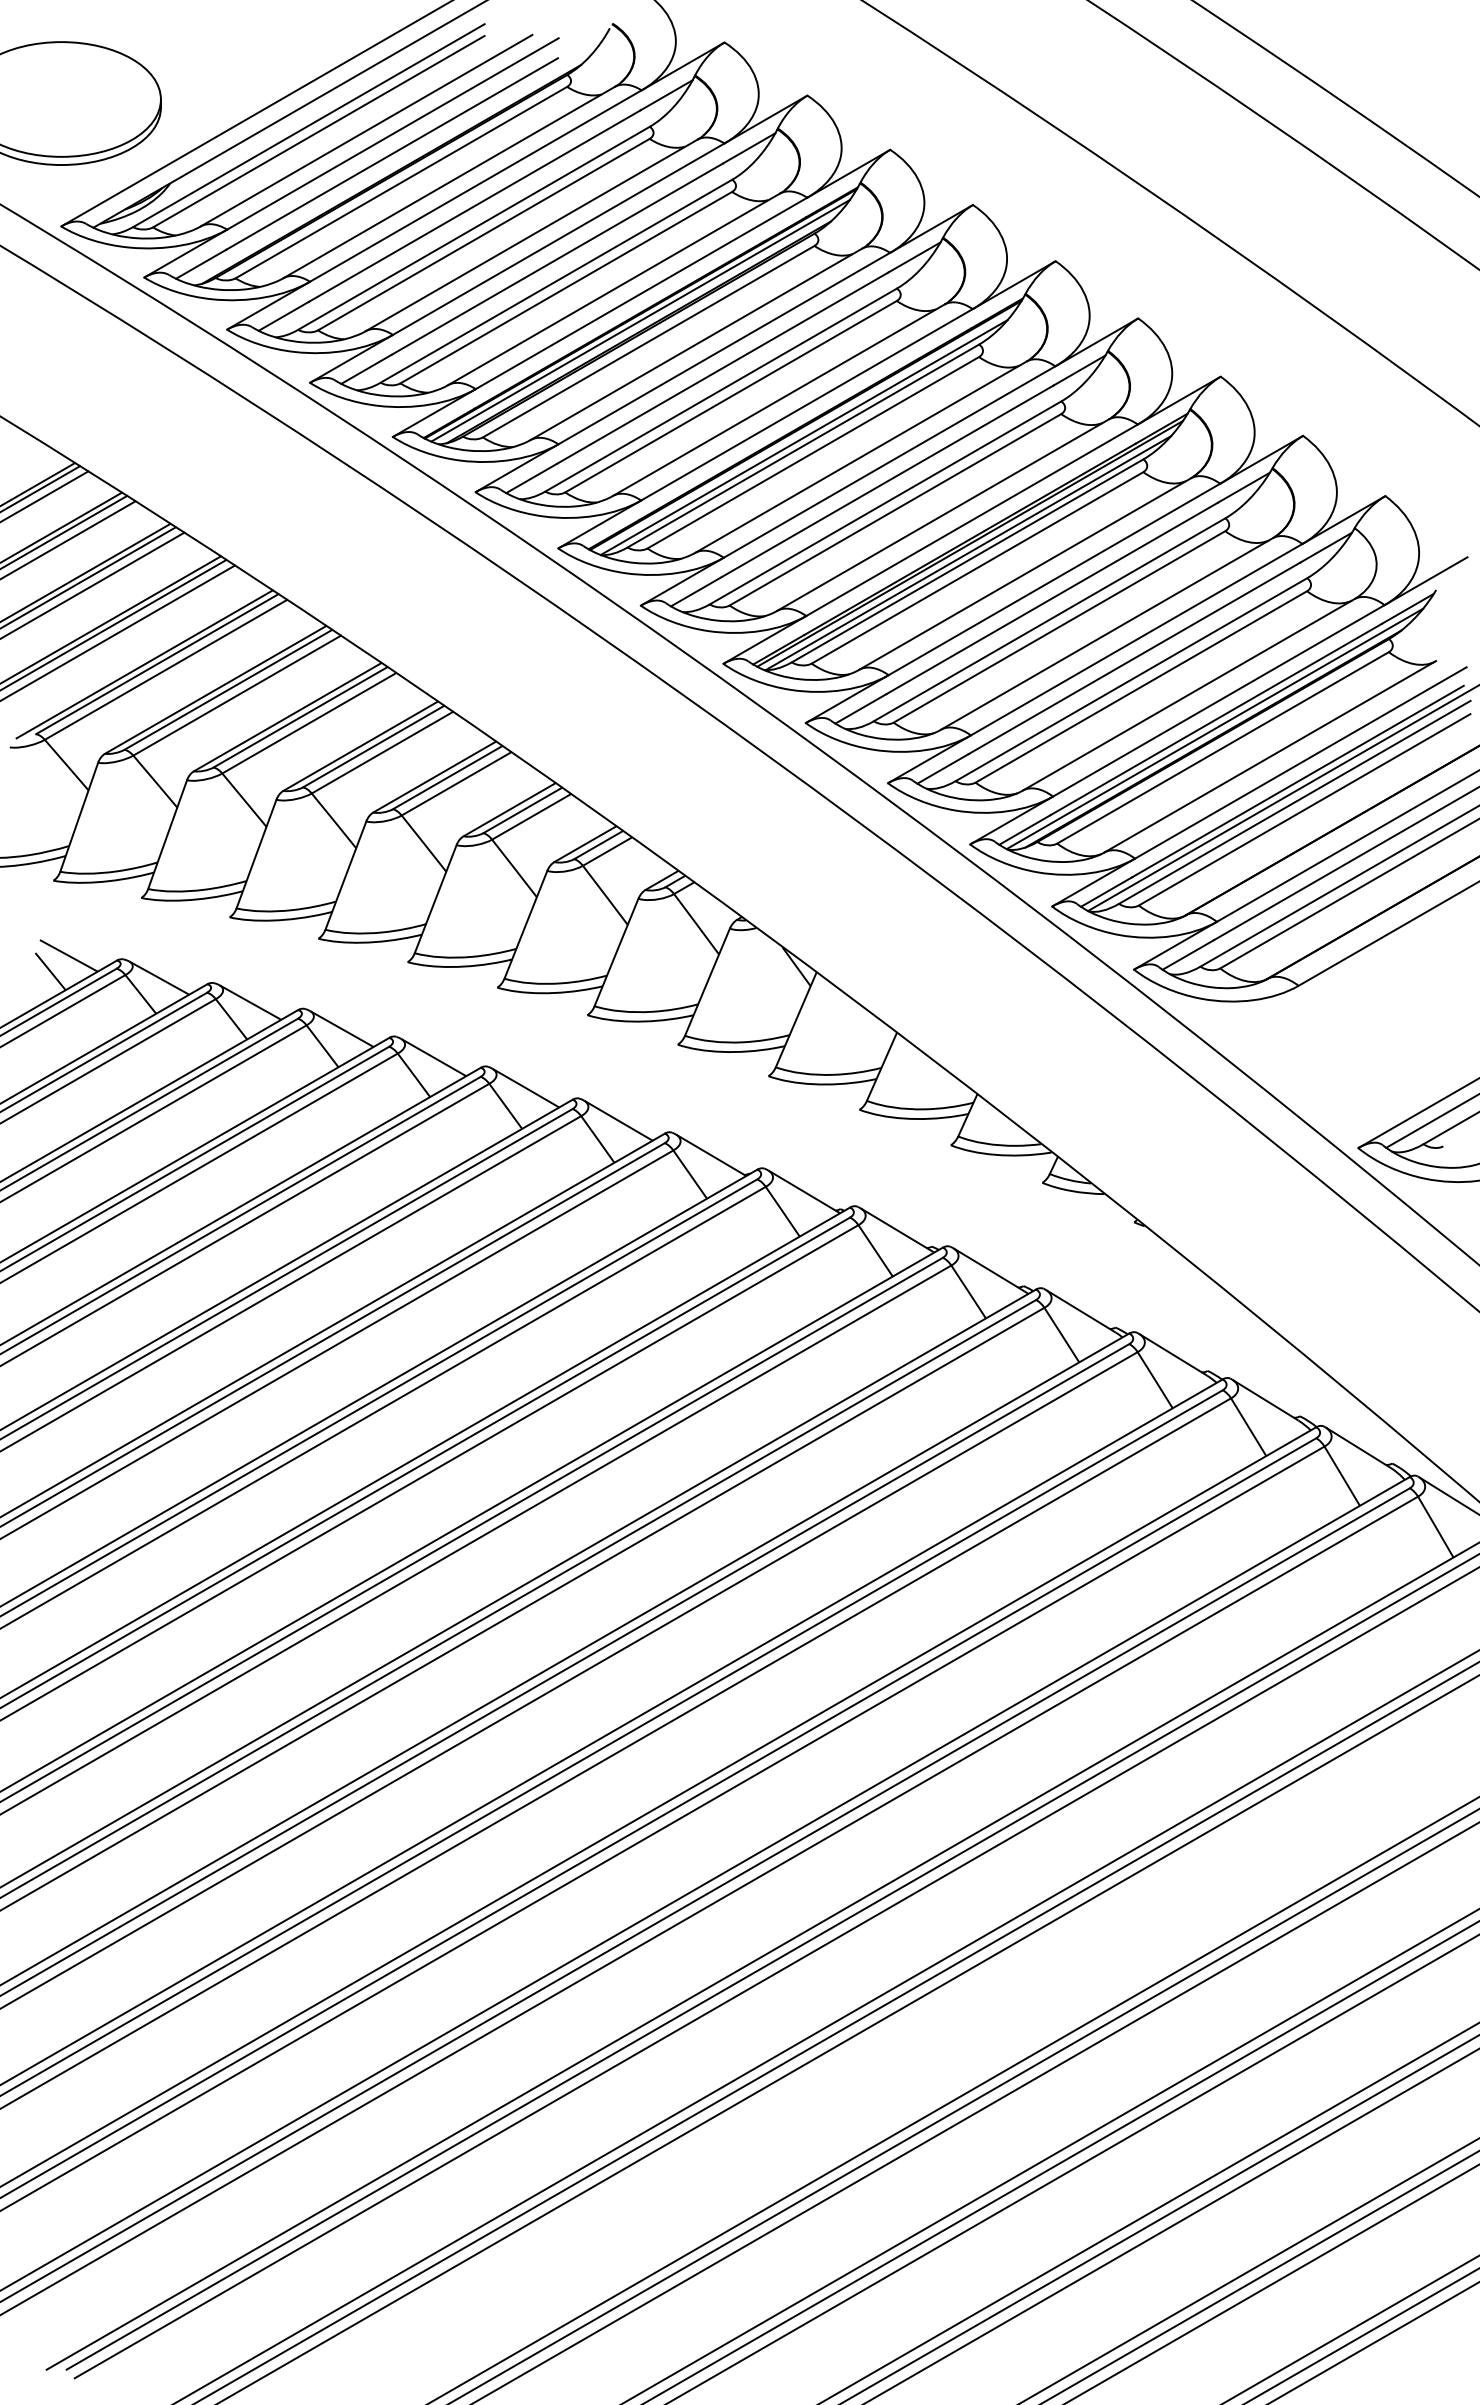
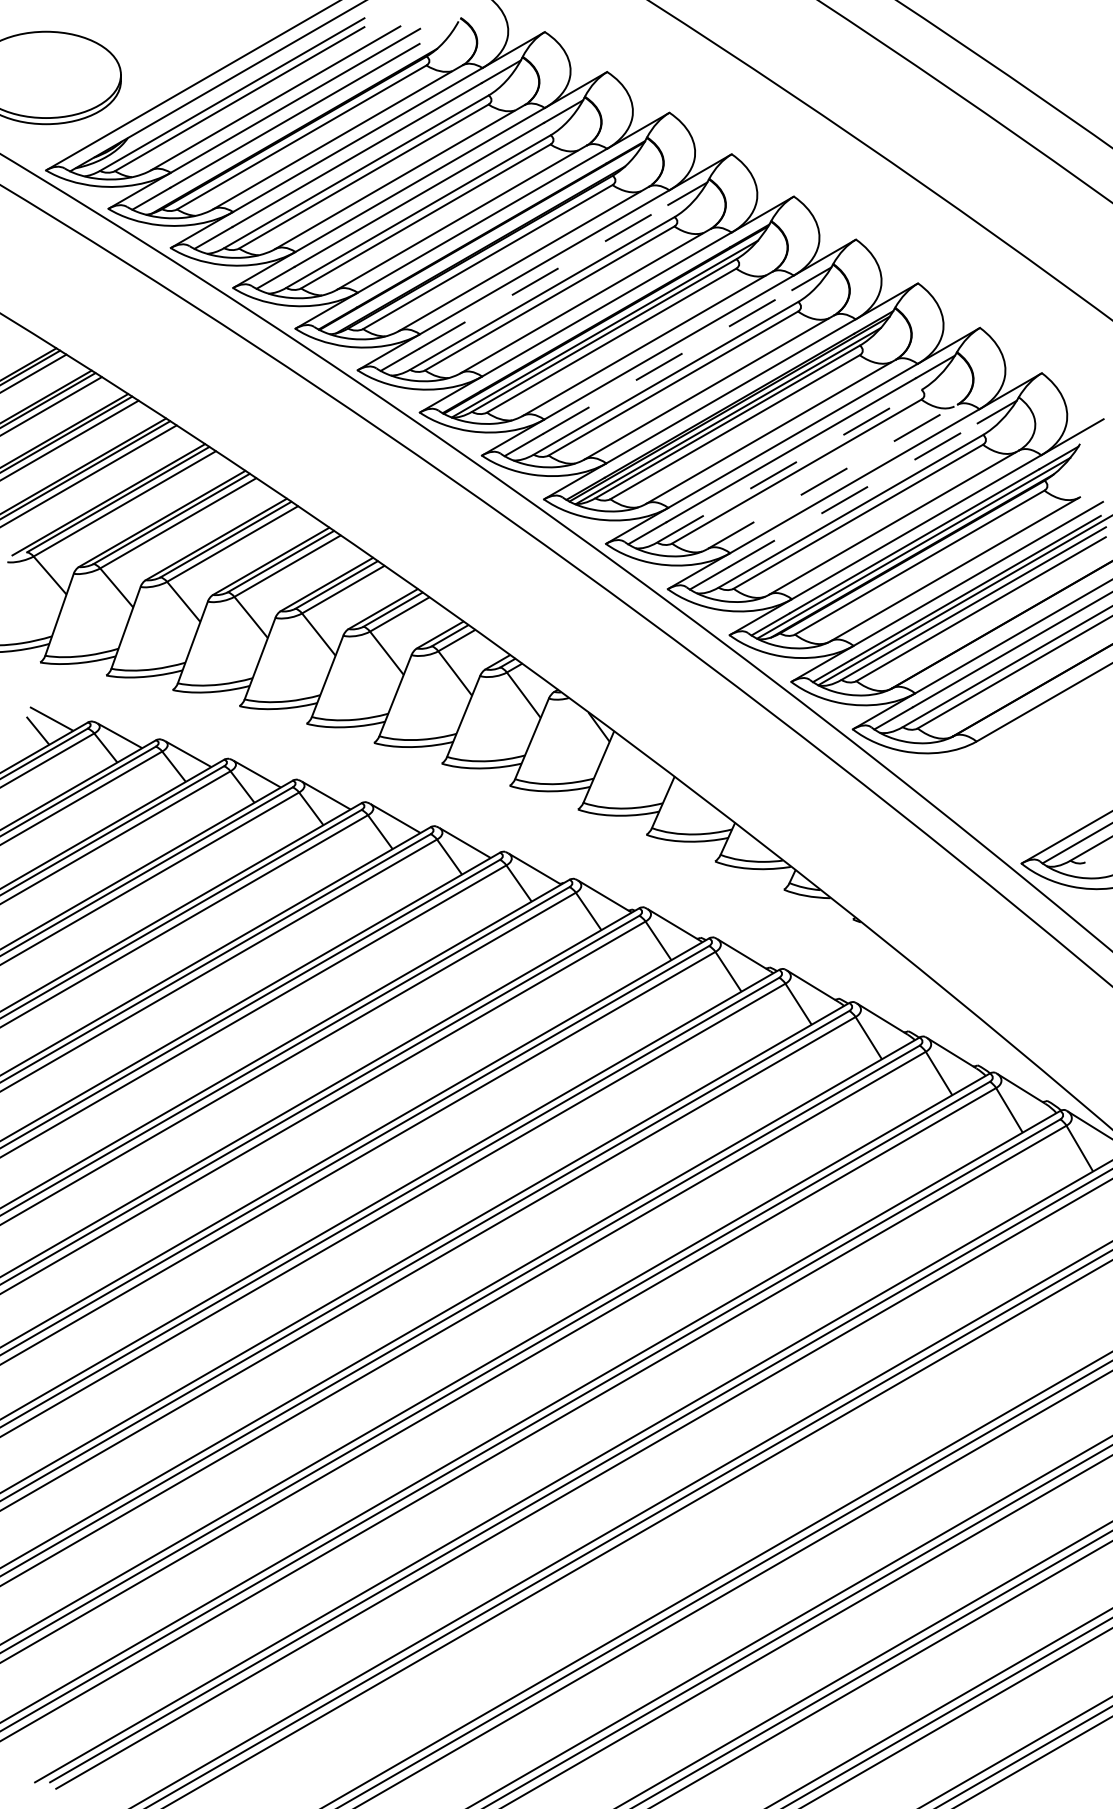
line: (640, 320) -> (481, 241), removed
line: (723, 367) -> (544, 276), solid -> dashed
line: (888, 481) -> (668, 362), solid -> dashed
line: (1049, 619) -> (789, 466), solid -> dashed
line: (1107, 633) -> (832, 476), solid -> dashed
line: (1134, 658) -> (853, 495), solid -> dashed

